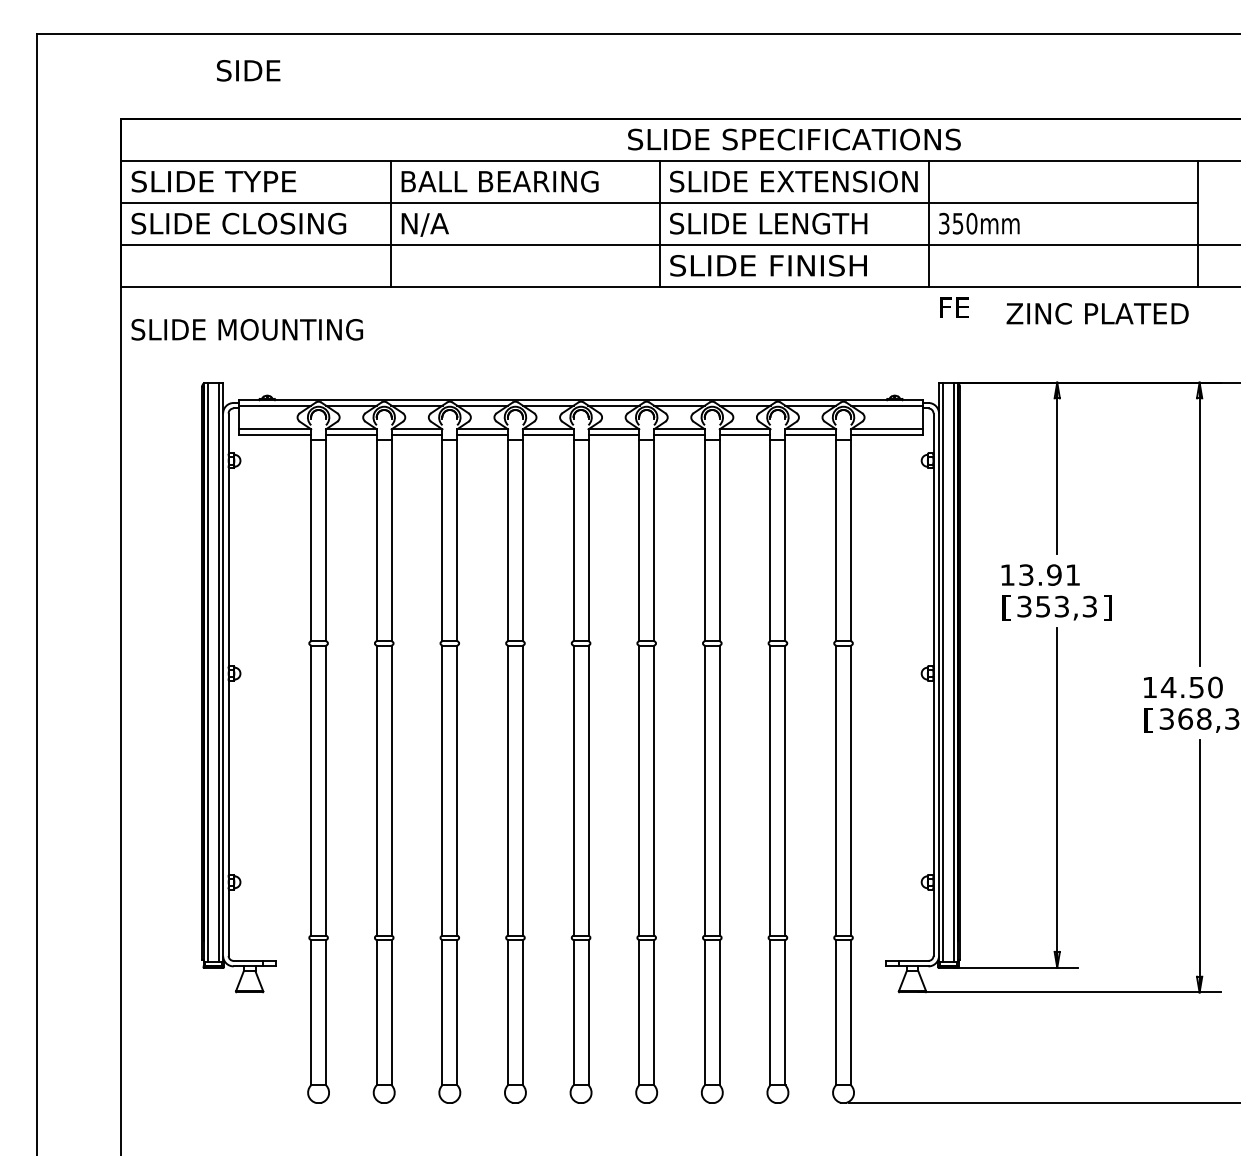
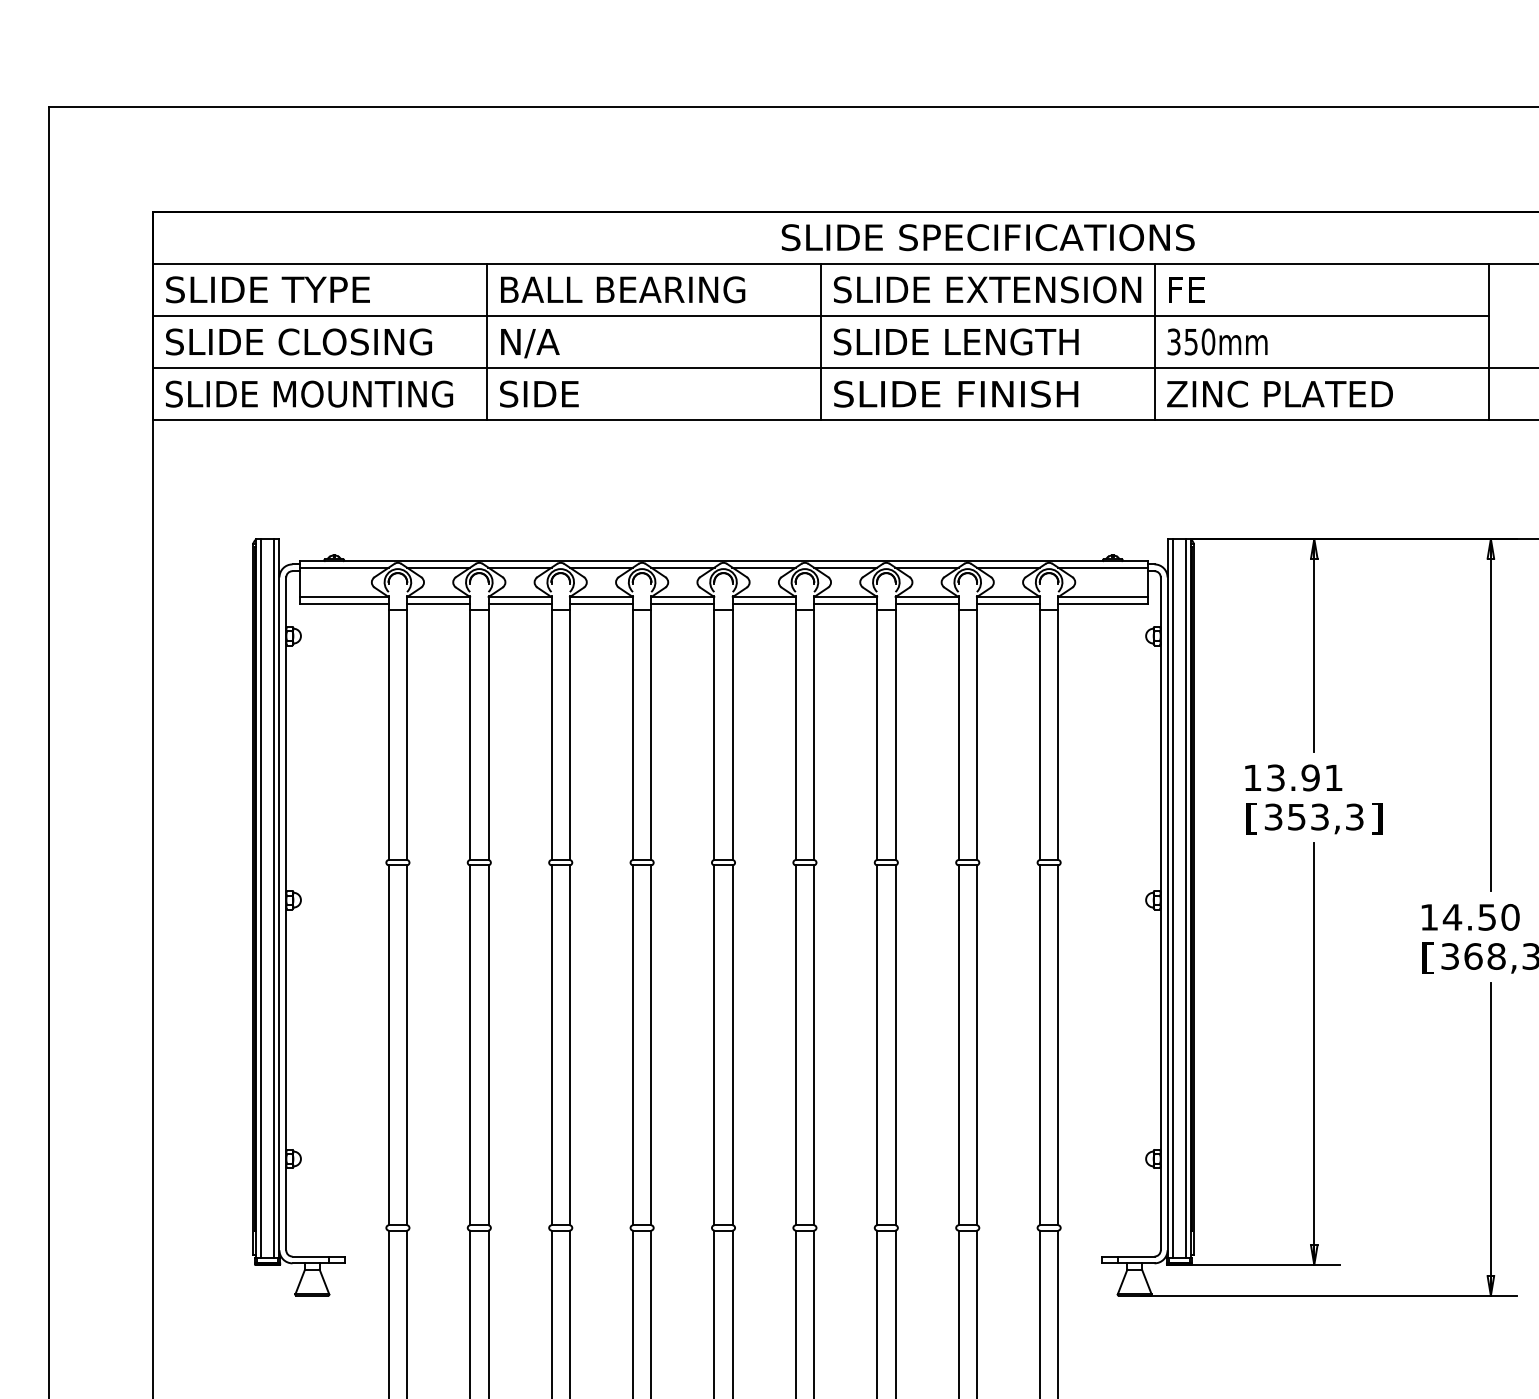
text: (248, 70) -> (539, 393), moved
text: (954, 307) -> (1186, 289), moved
text: (1097, 313) -> (1279, 393), moved
text: (246, 329) -> (308, 393), moved

